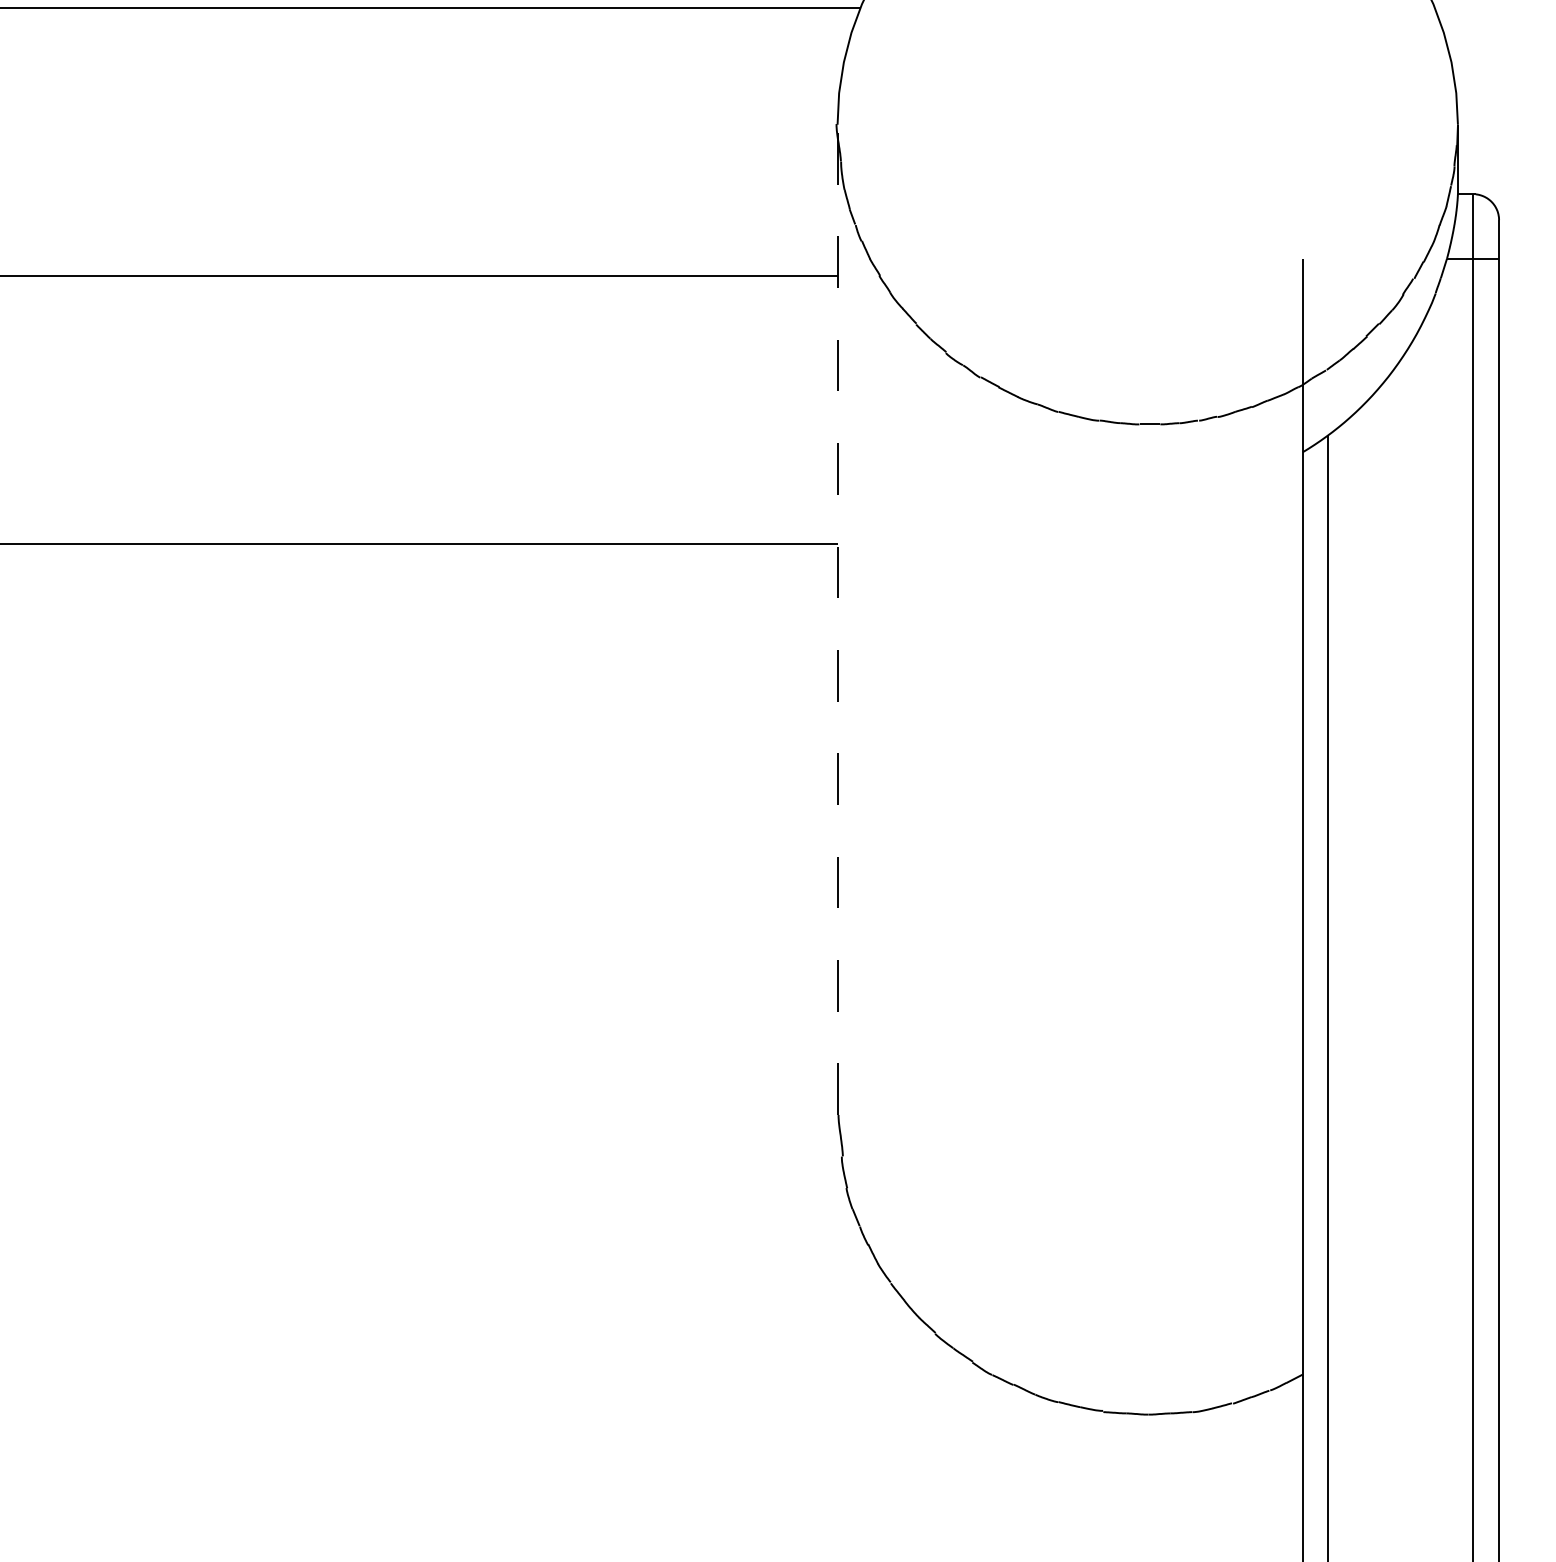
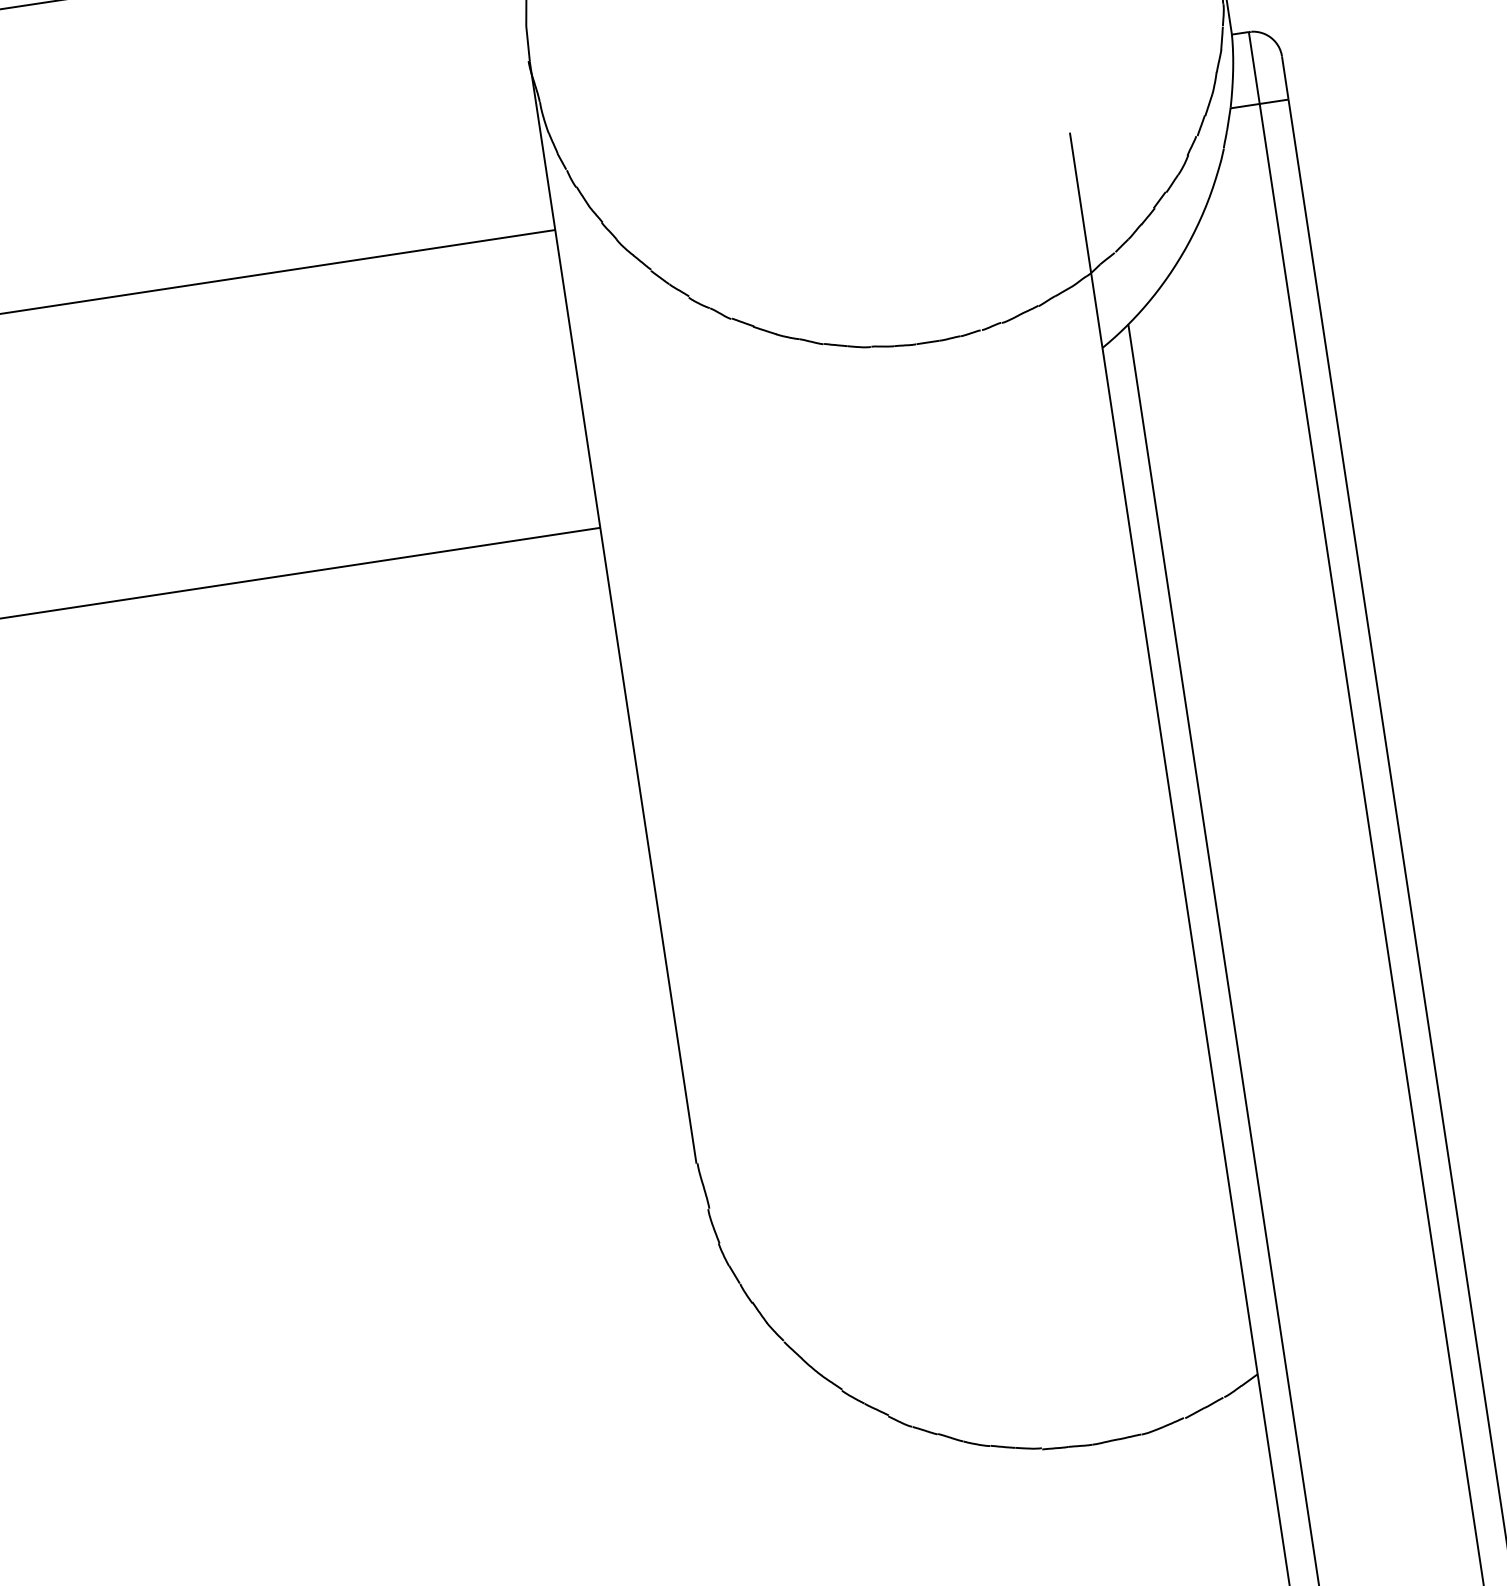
line: (837, 619) -> (613, 612), dashed -> solid

